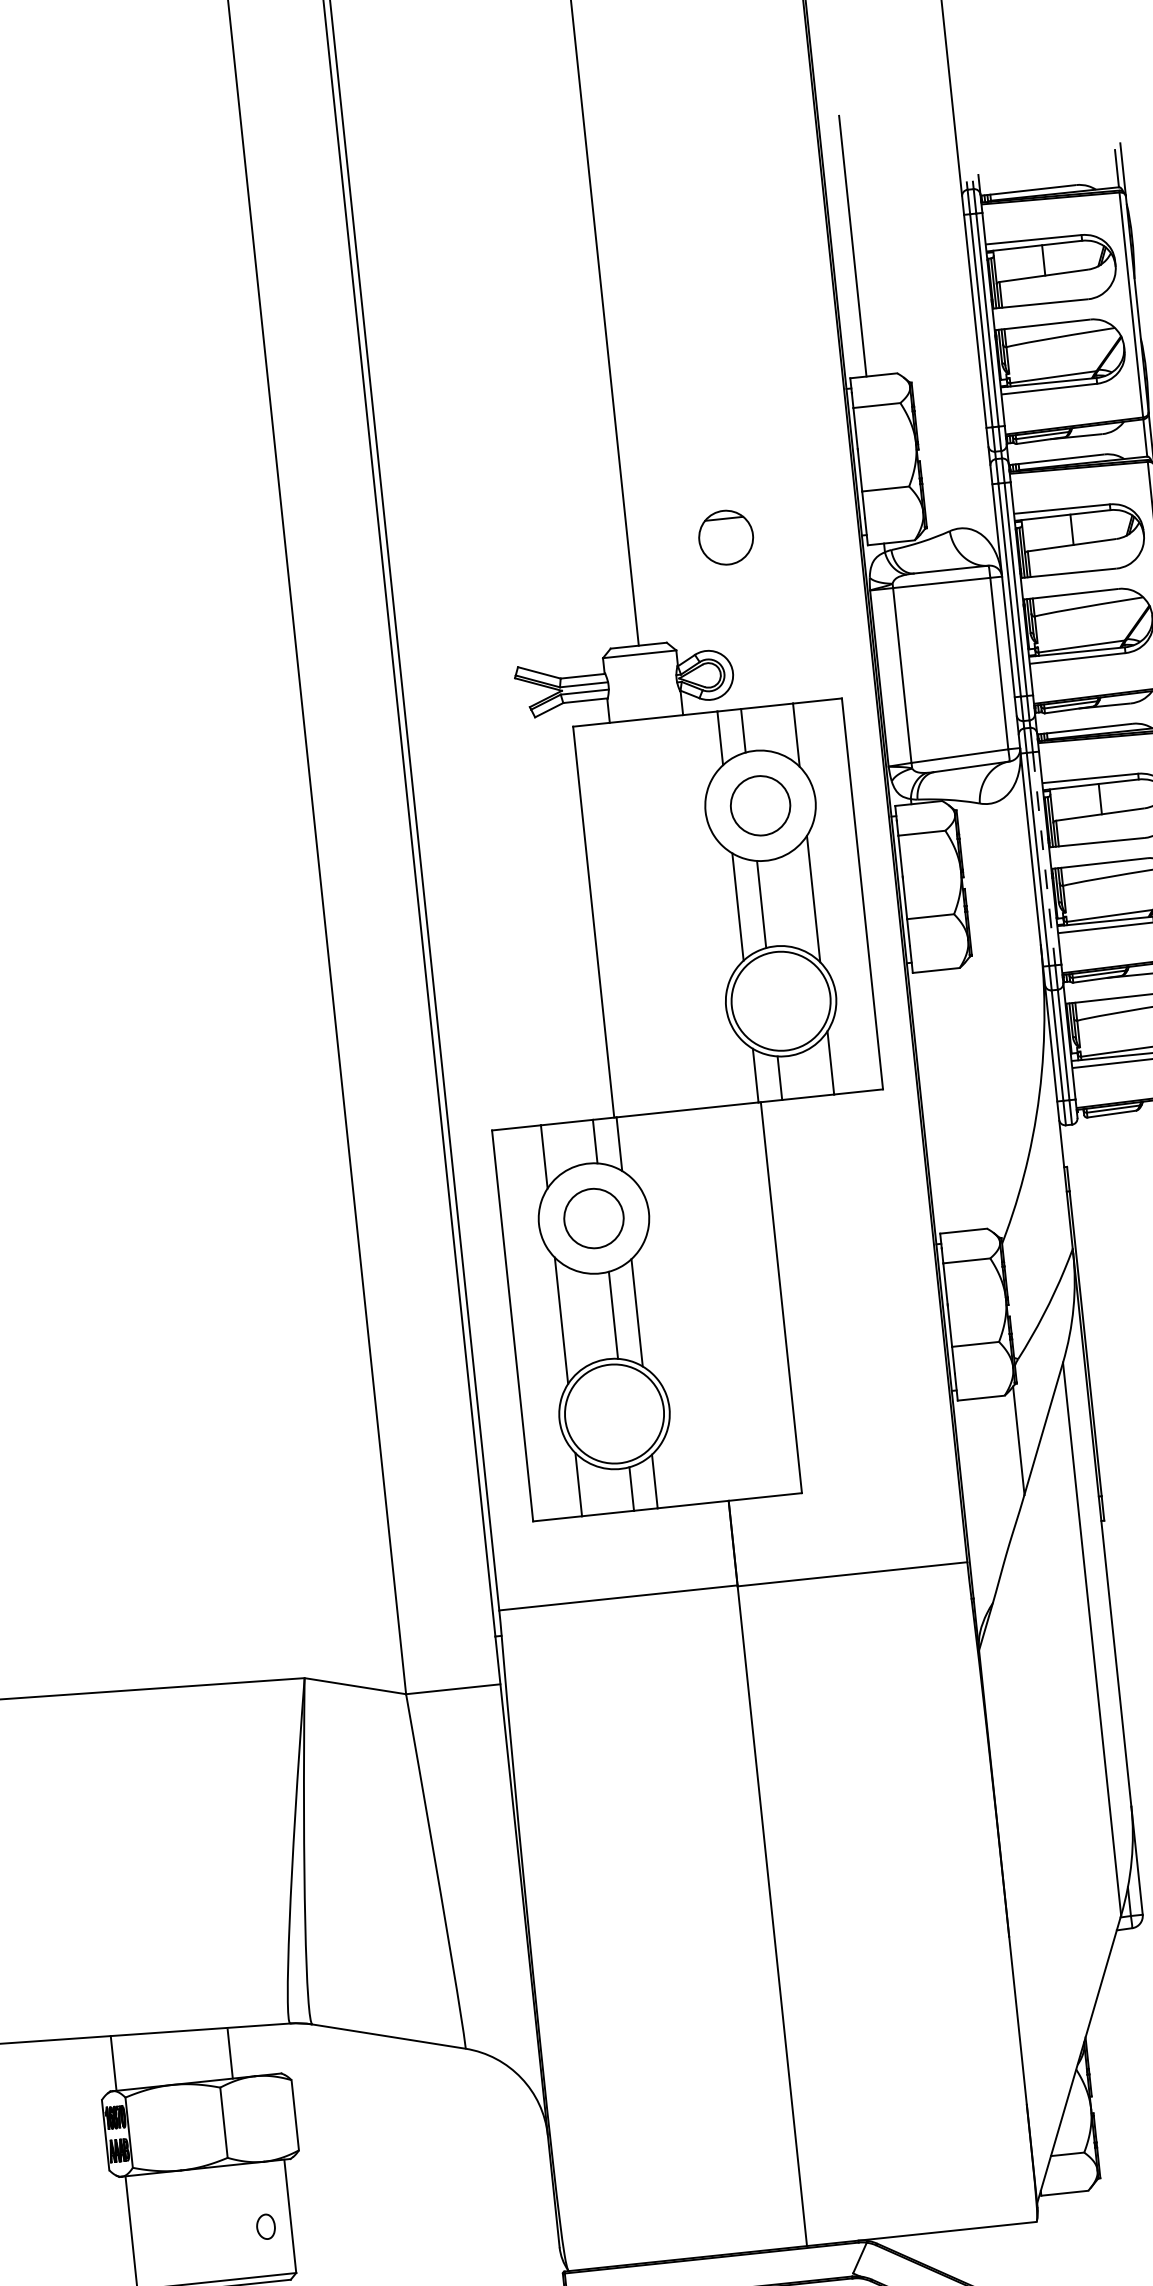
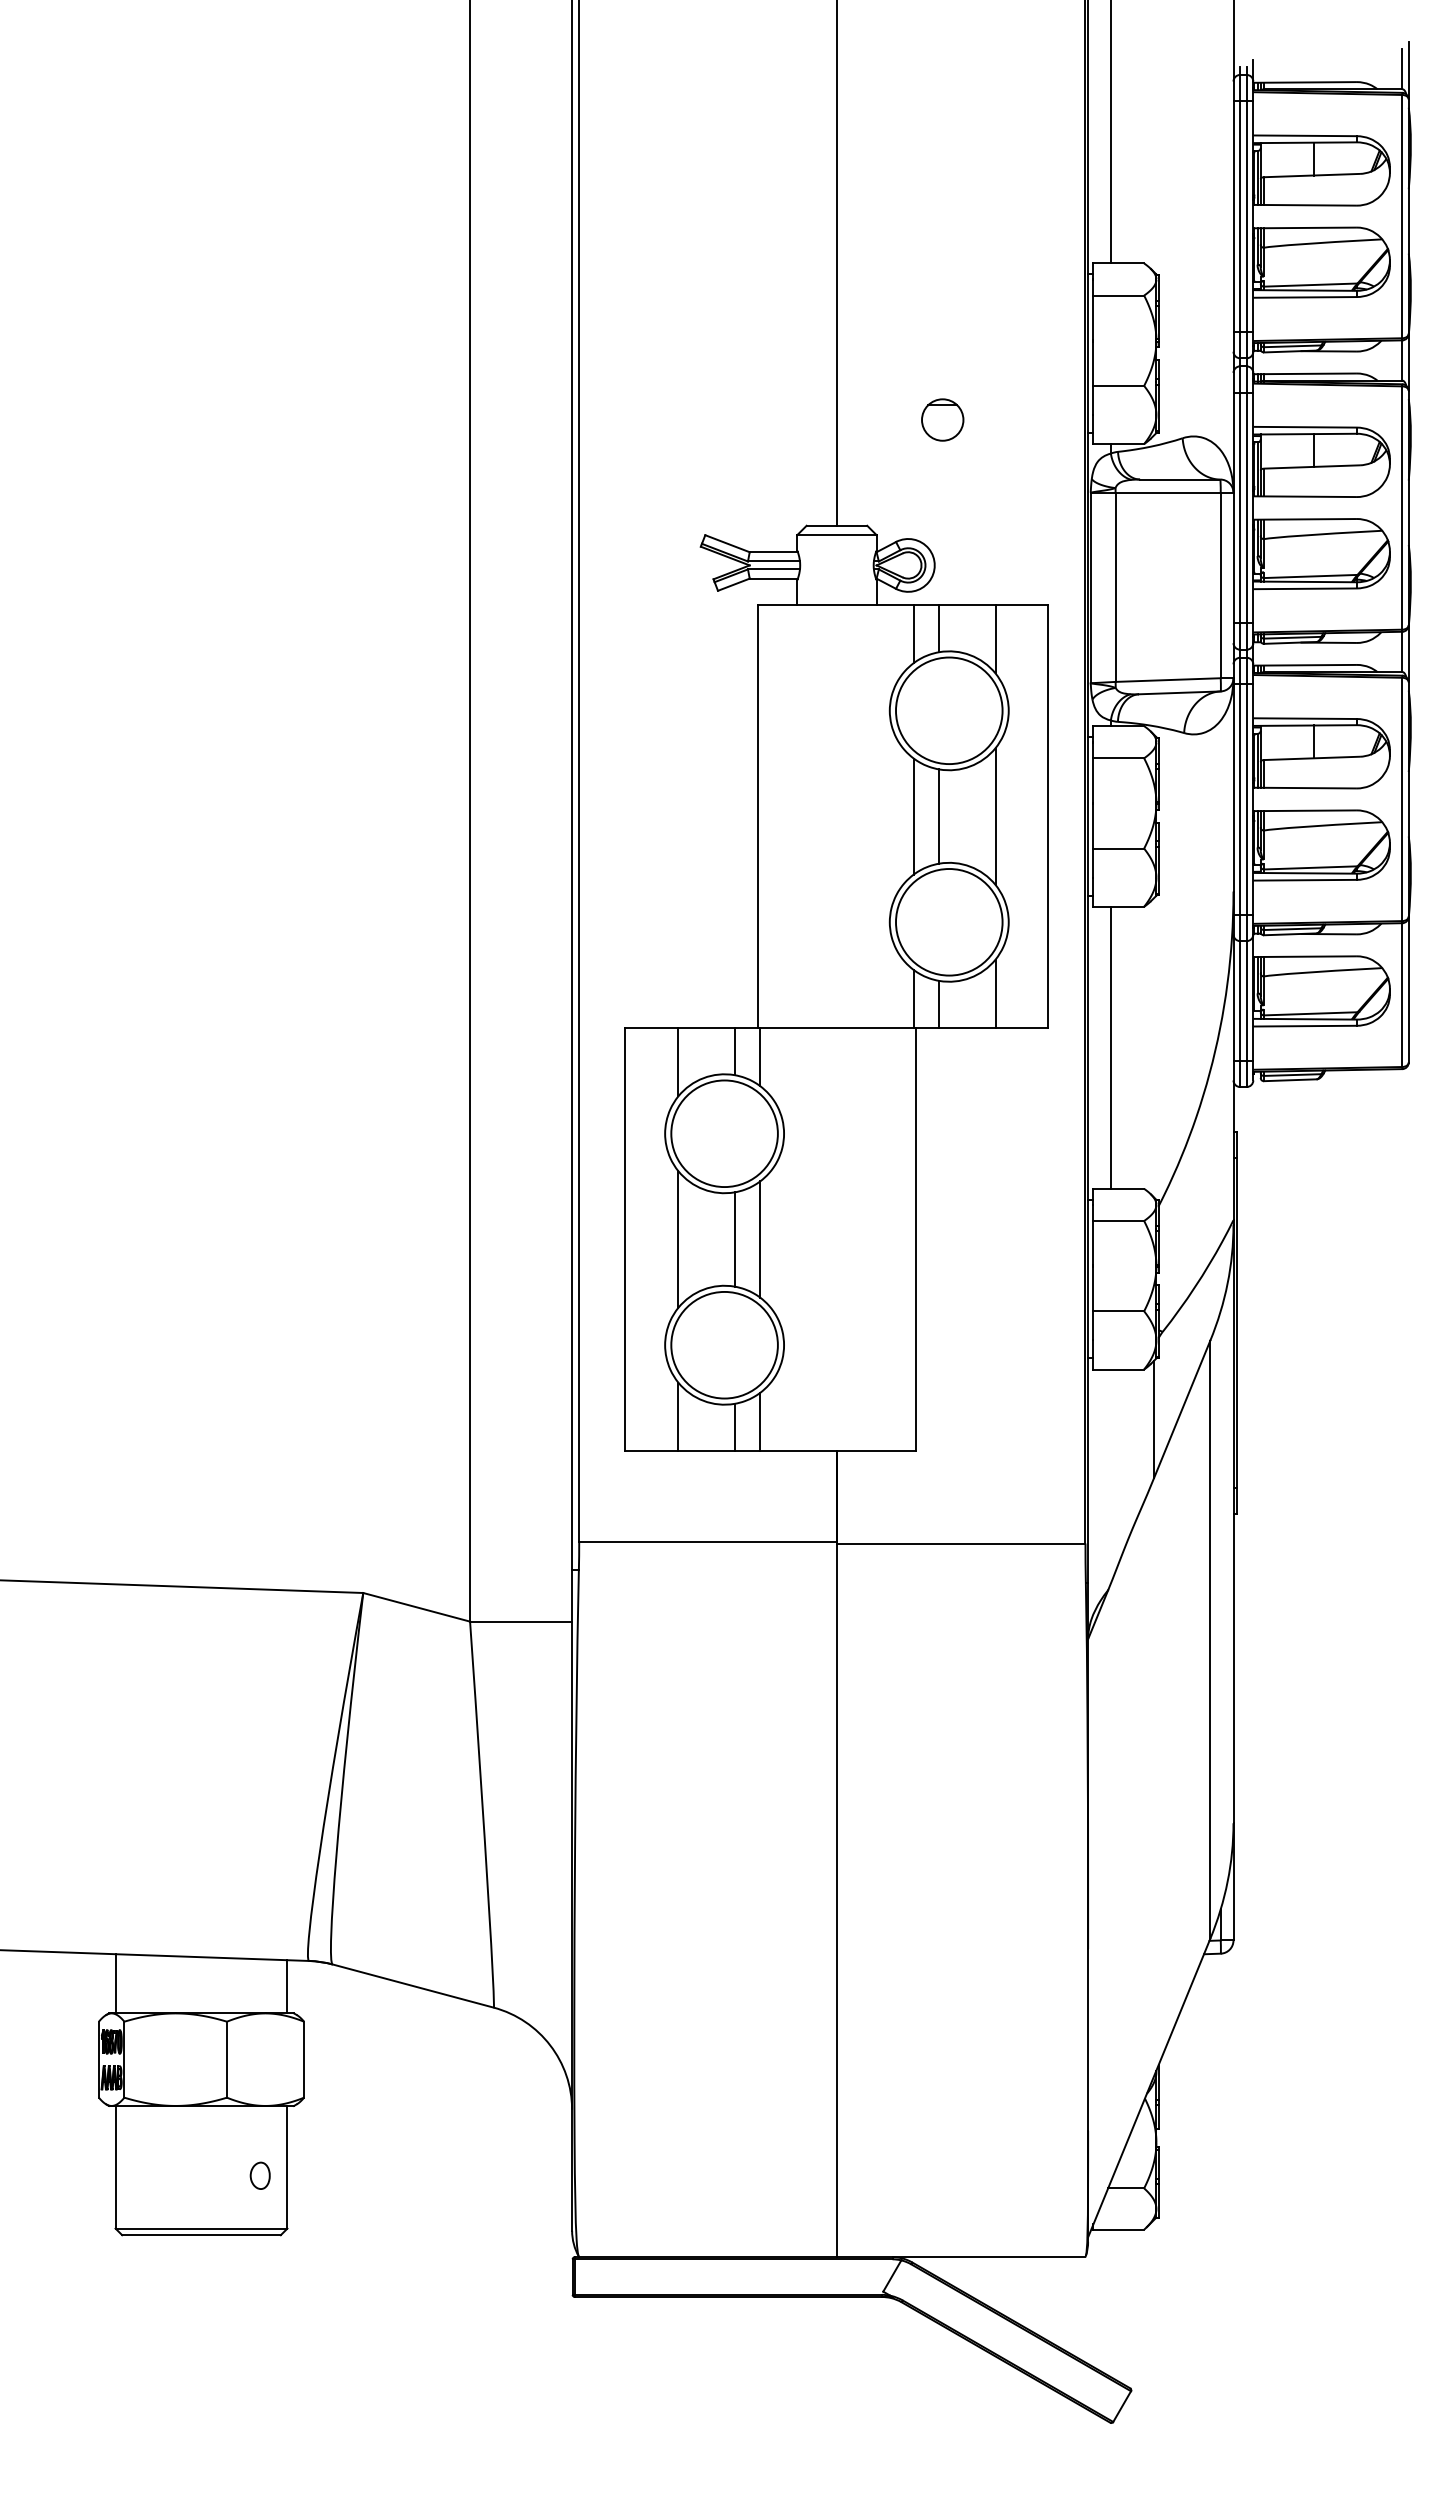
part: (726, 537) -> (942, 419), size x0.71
circle: (759, 805) -> (948, 710), size x1.67
line: (1043, 858) -> (1246, 799), dashed -> solid
line: (942, 1101) -> (1110, 1047), added
circle: (593, 1218) -> (724, 1133), size x1.67
line: (230, 2053) -> (287, 1986), moved

